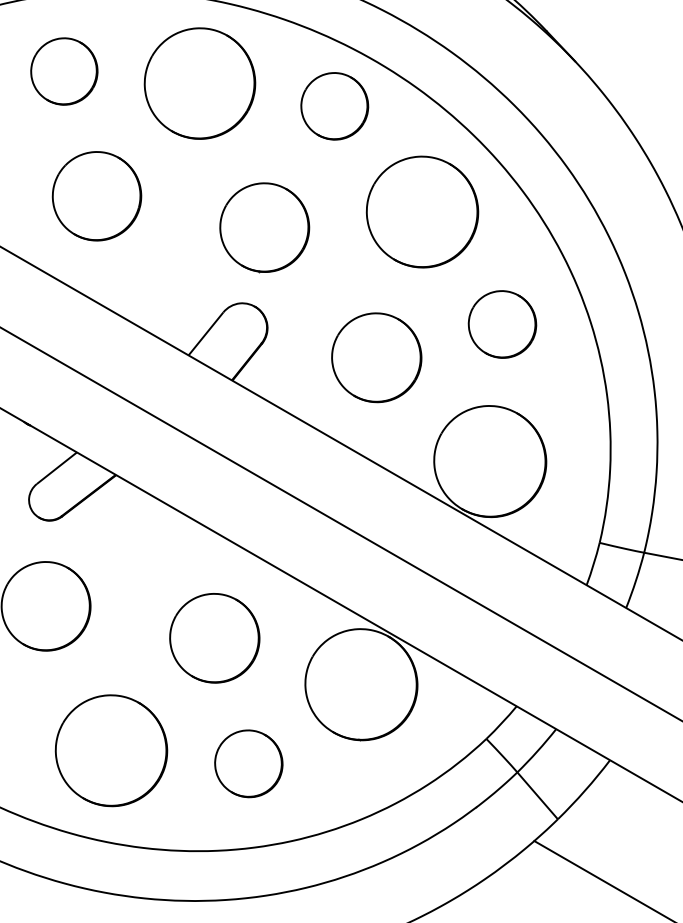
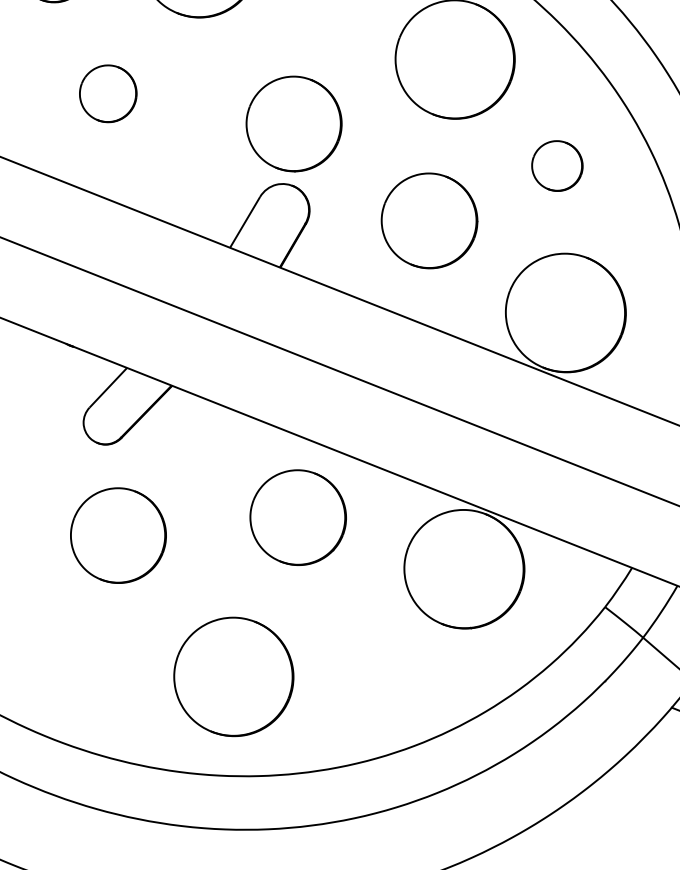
part: (96, 196) -> (107, 94), size x0.6
part: (264, 227) -> (293, 123), moved
part: (502, 324) -> (557, 166), size x0.7
part: (214, 638) -> (297, 517), moved
part: (111, 750) -> (233, 676), moved
part: (248, 763) -> (357, 670), removed

